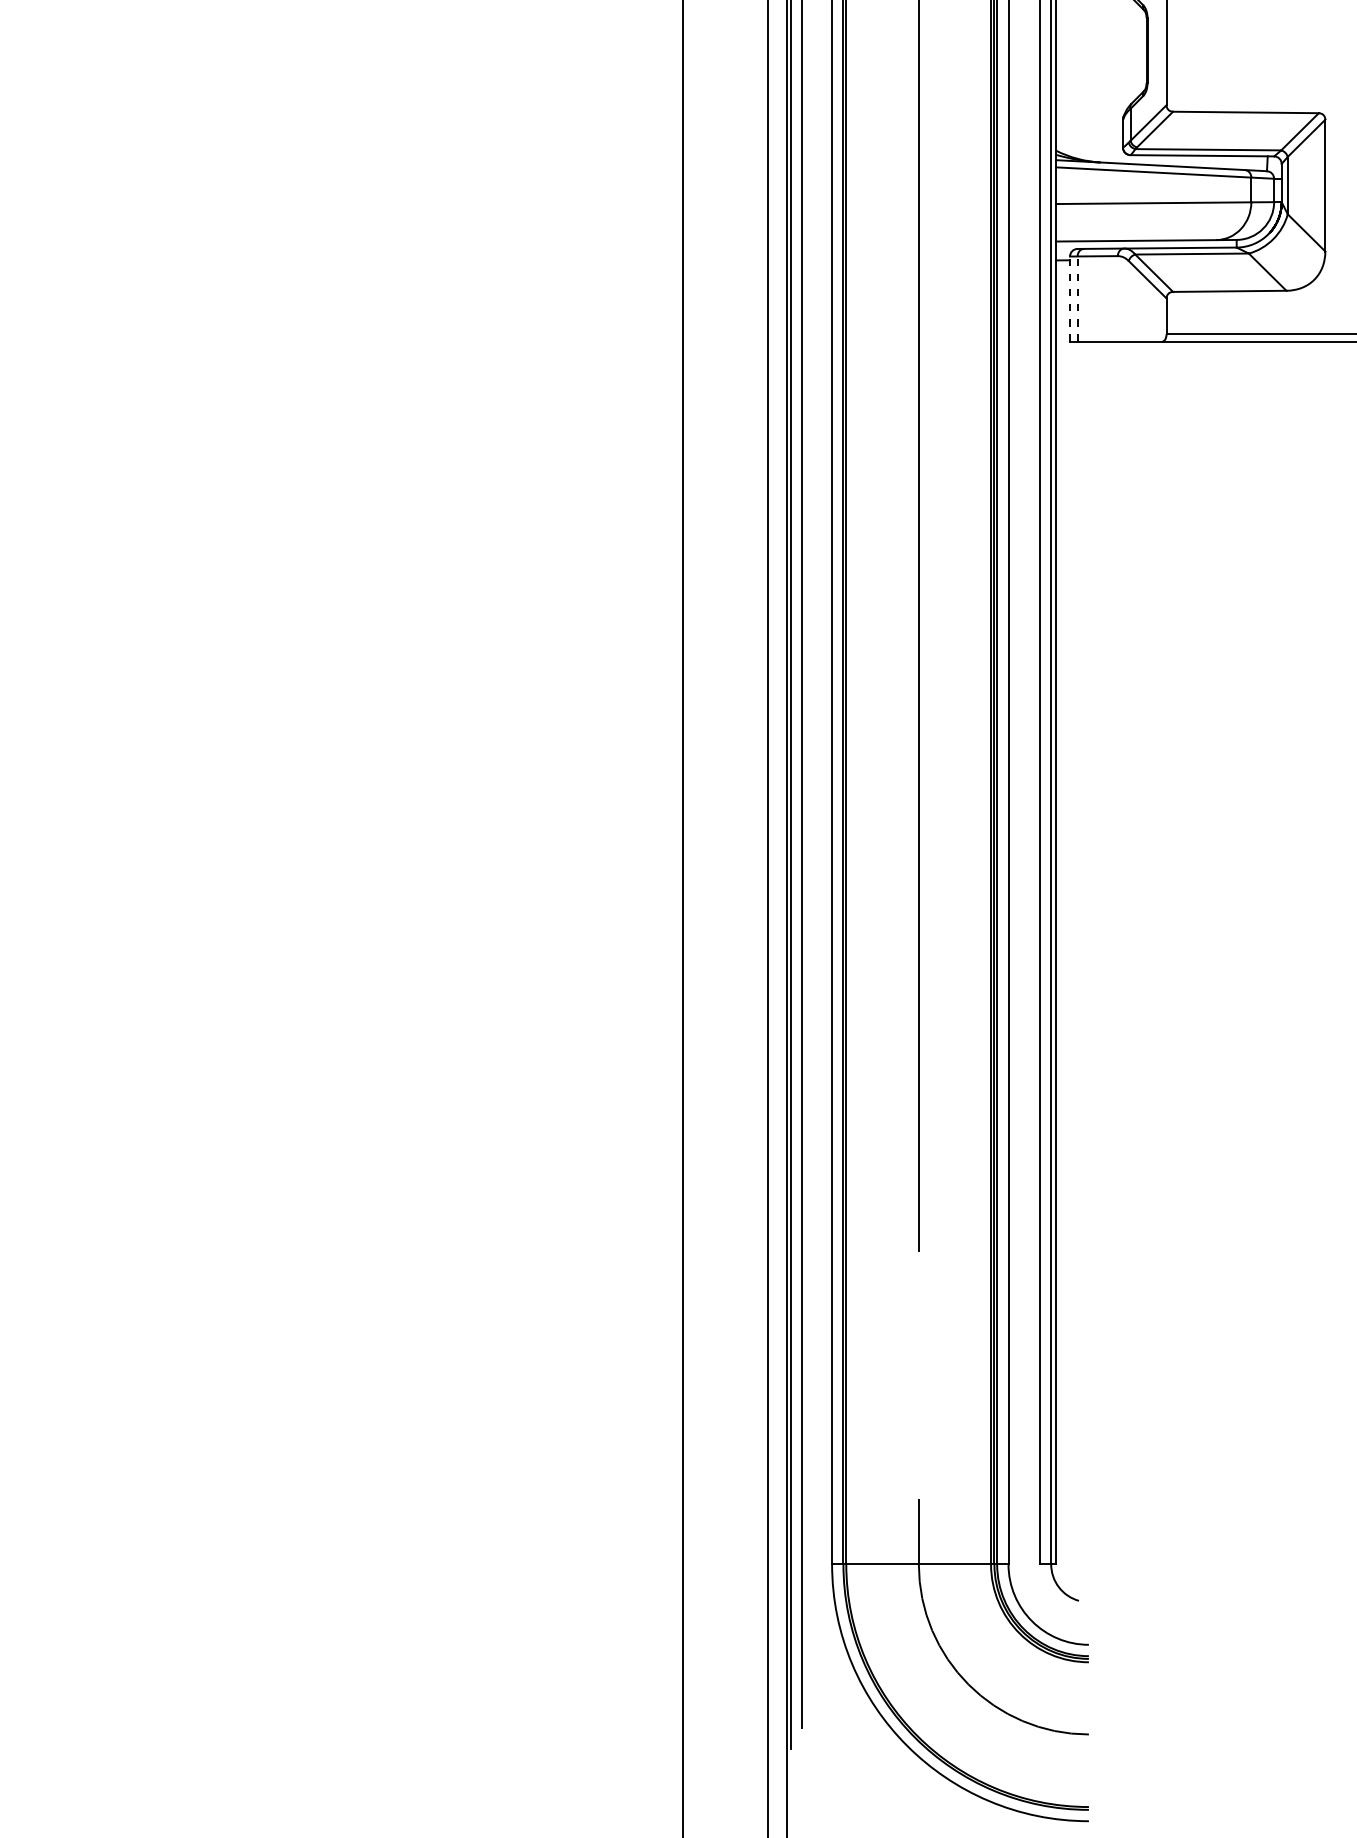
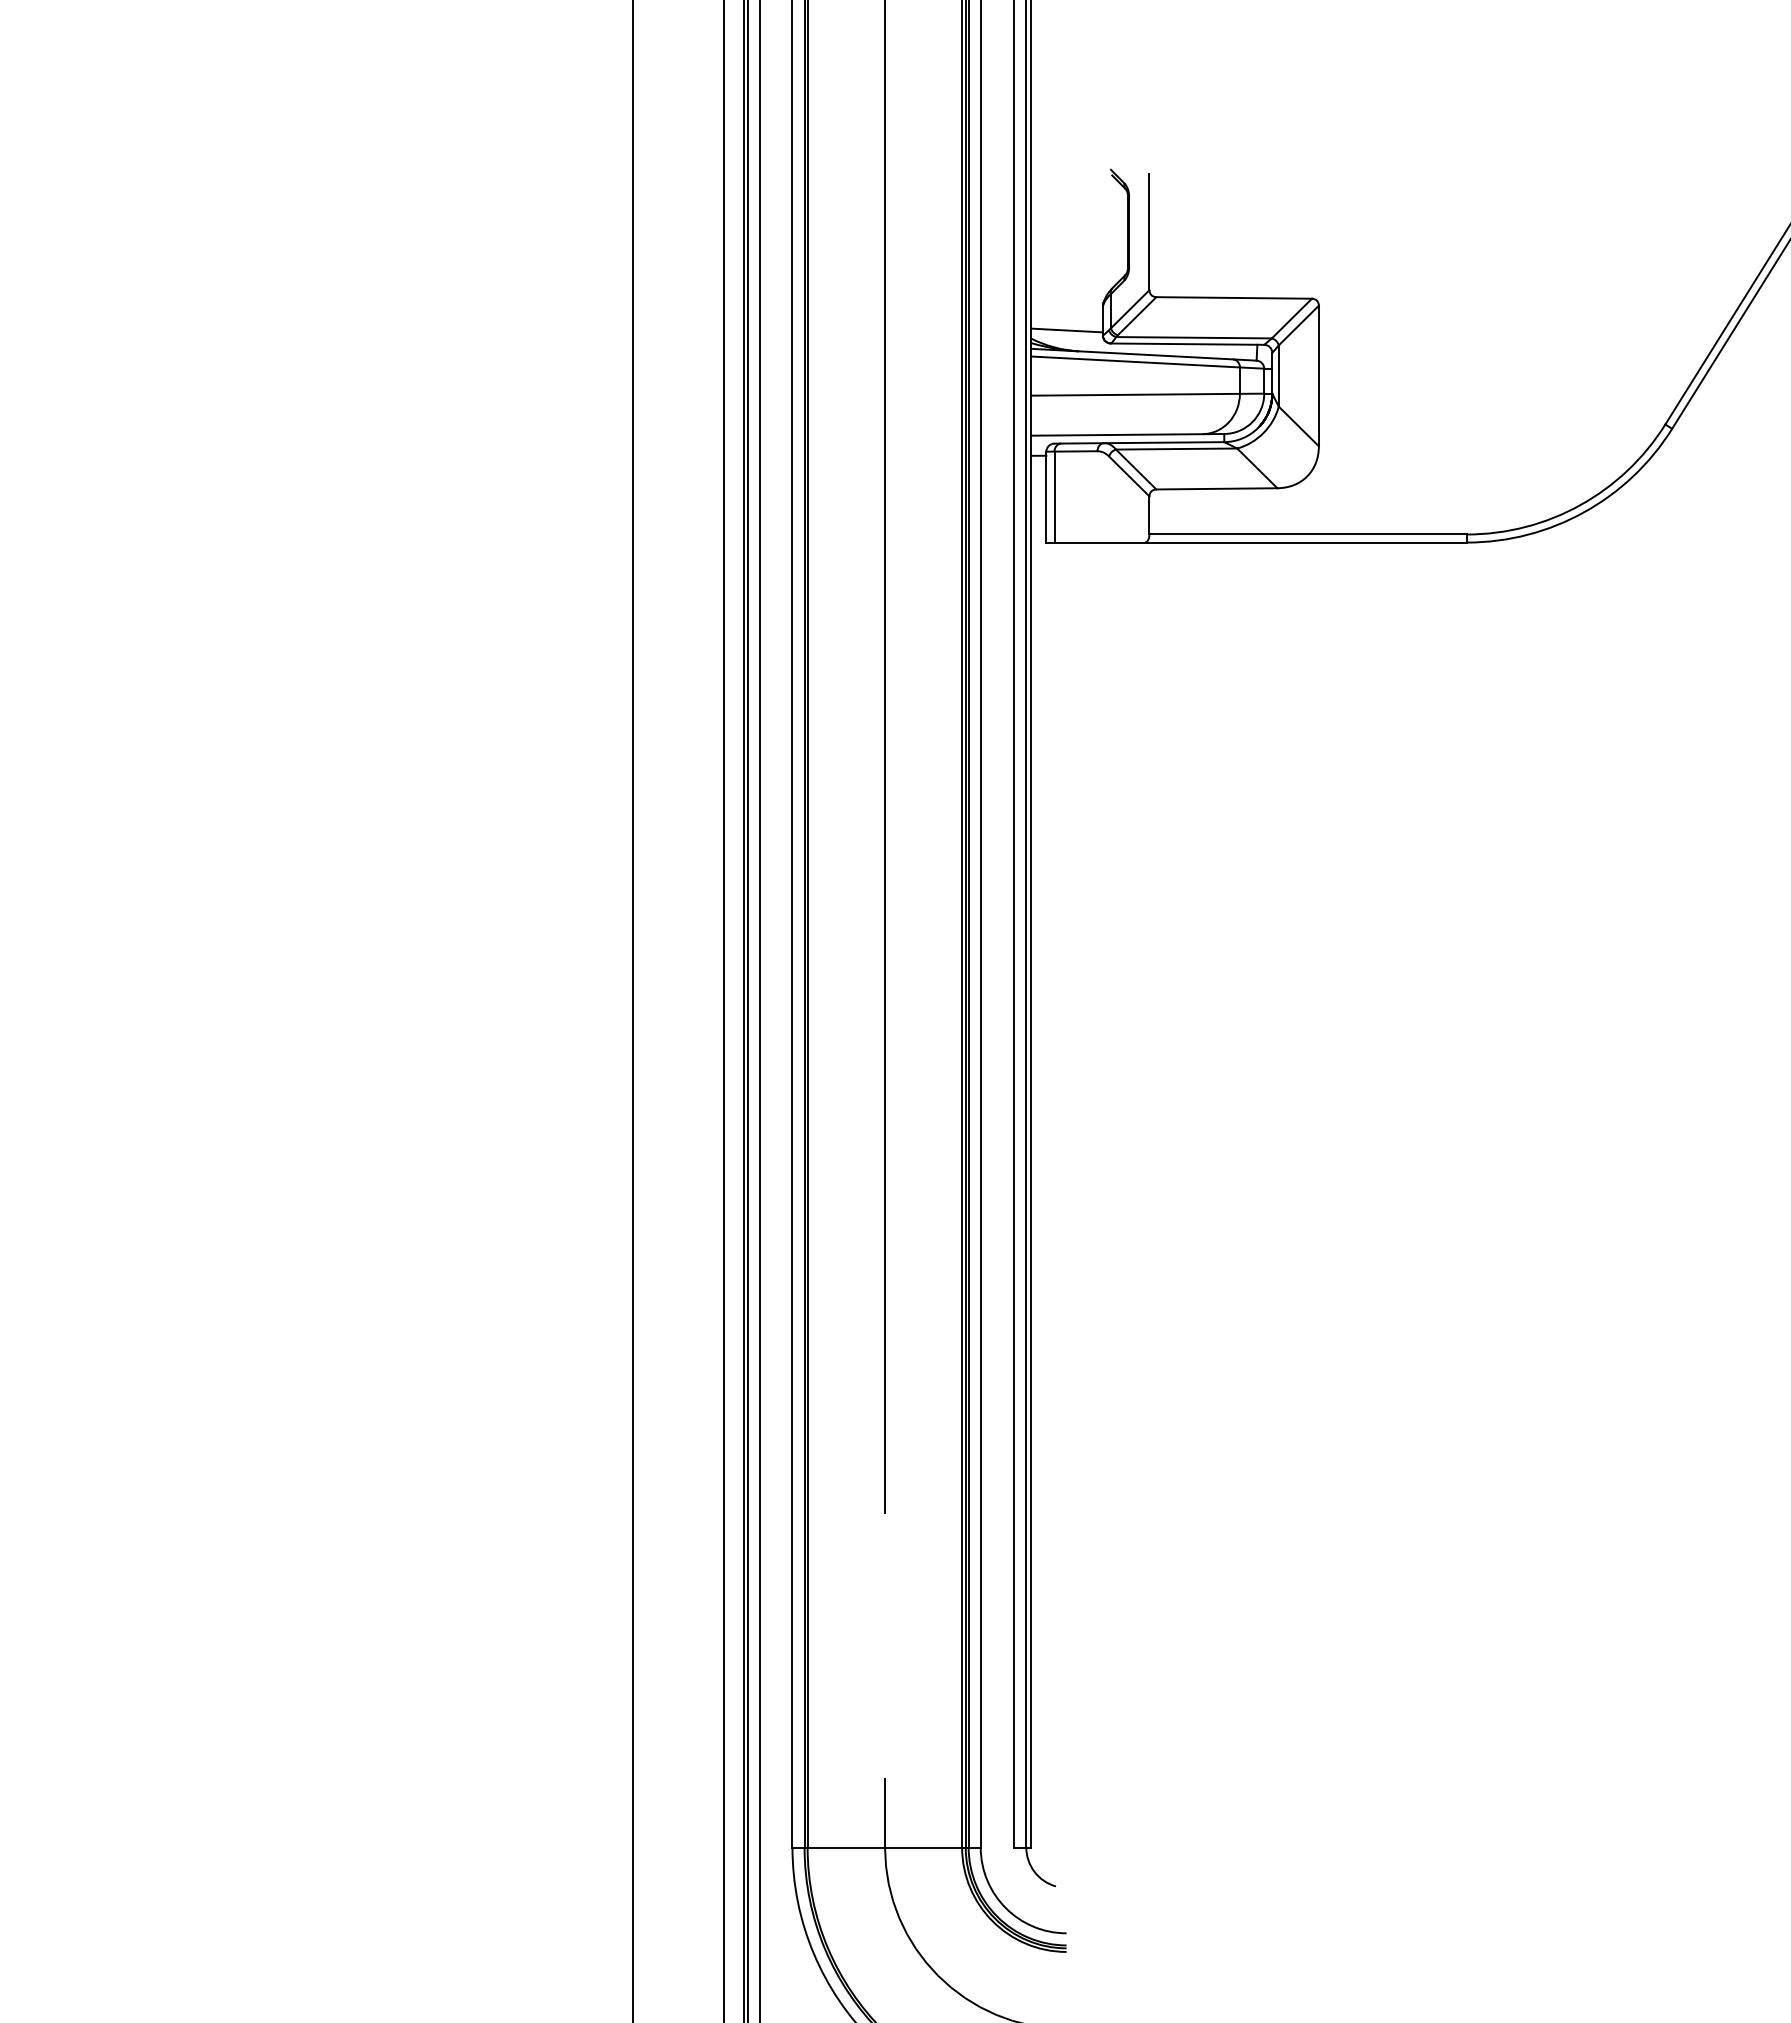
line: (1088, 142) -> (1066, 330), added
line: (1070, 298) -> (1046, 496), dashed -> solid
line: (1077, 298) -> (1054, 496), dashed -> solid

